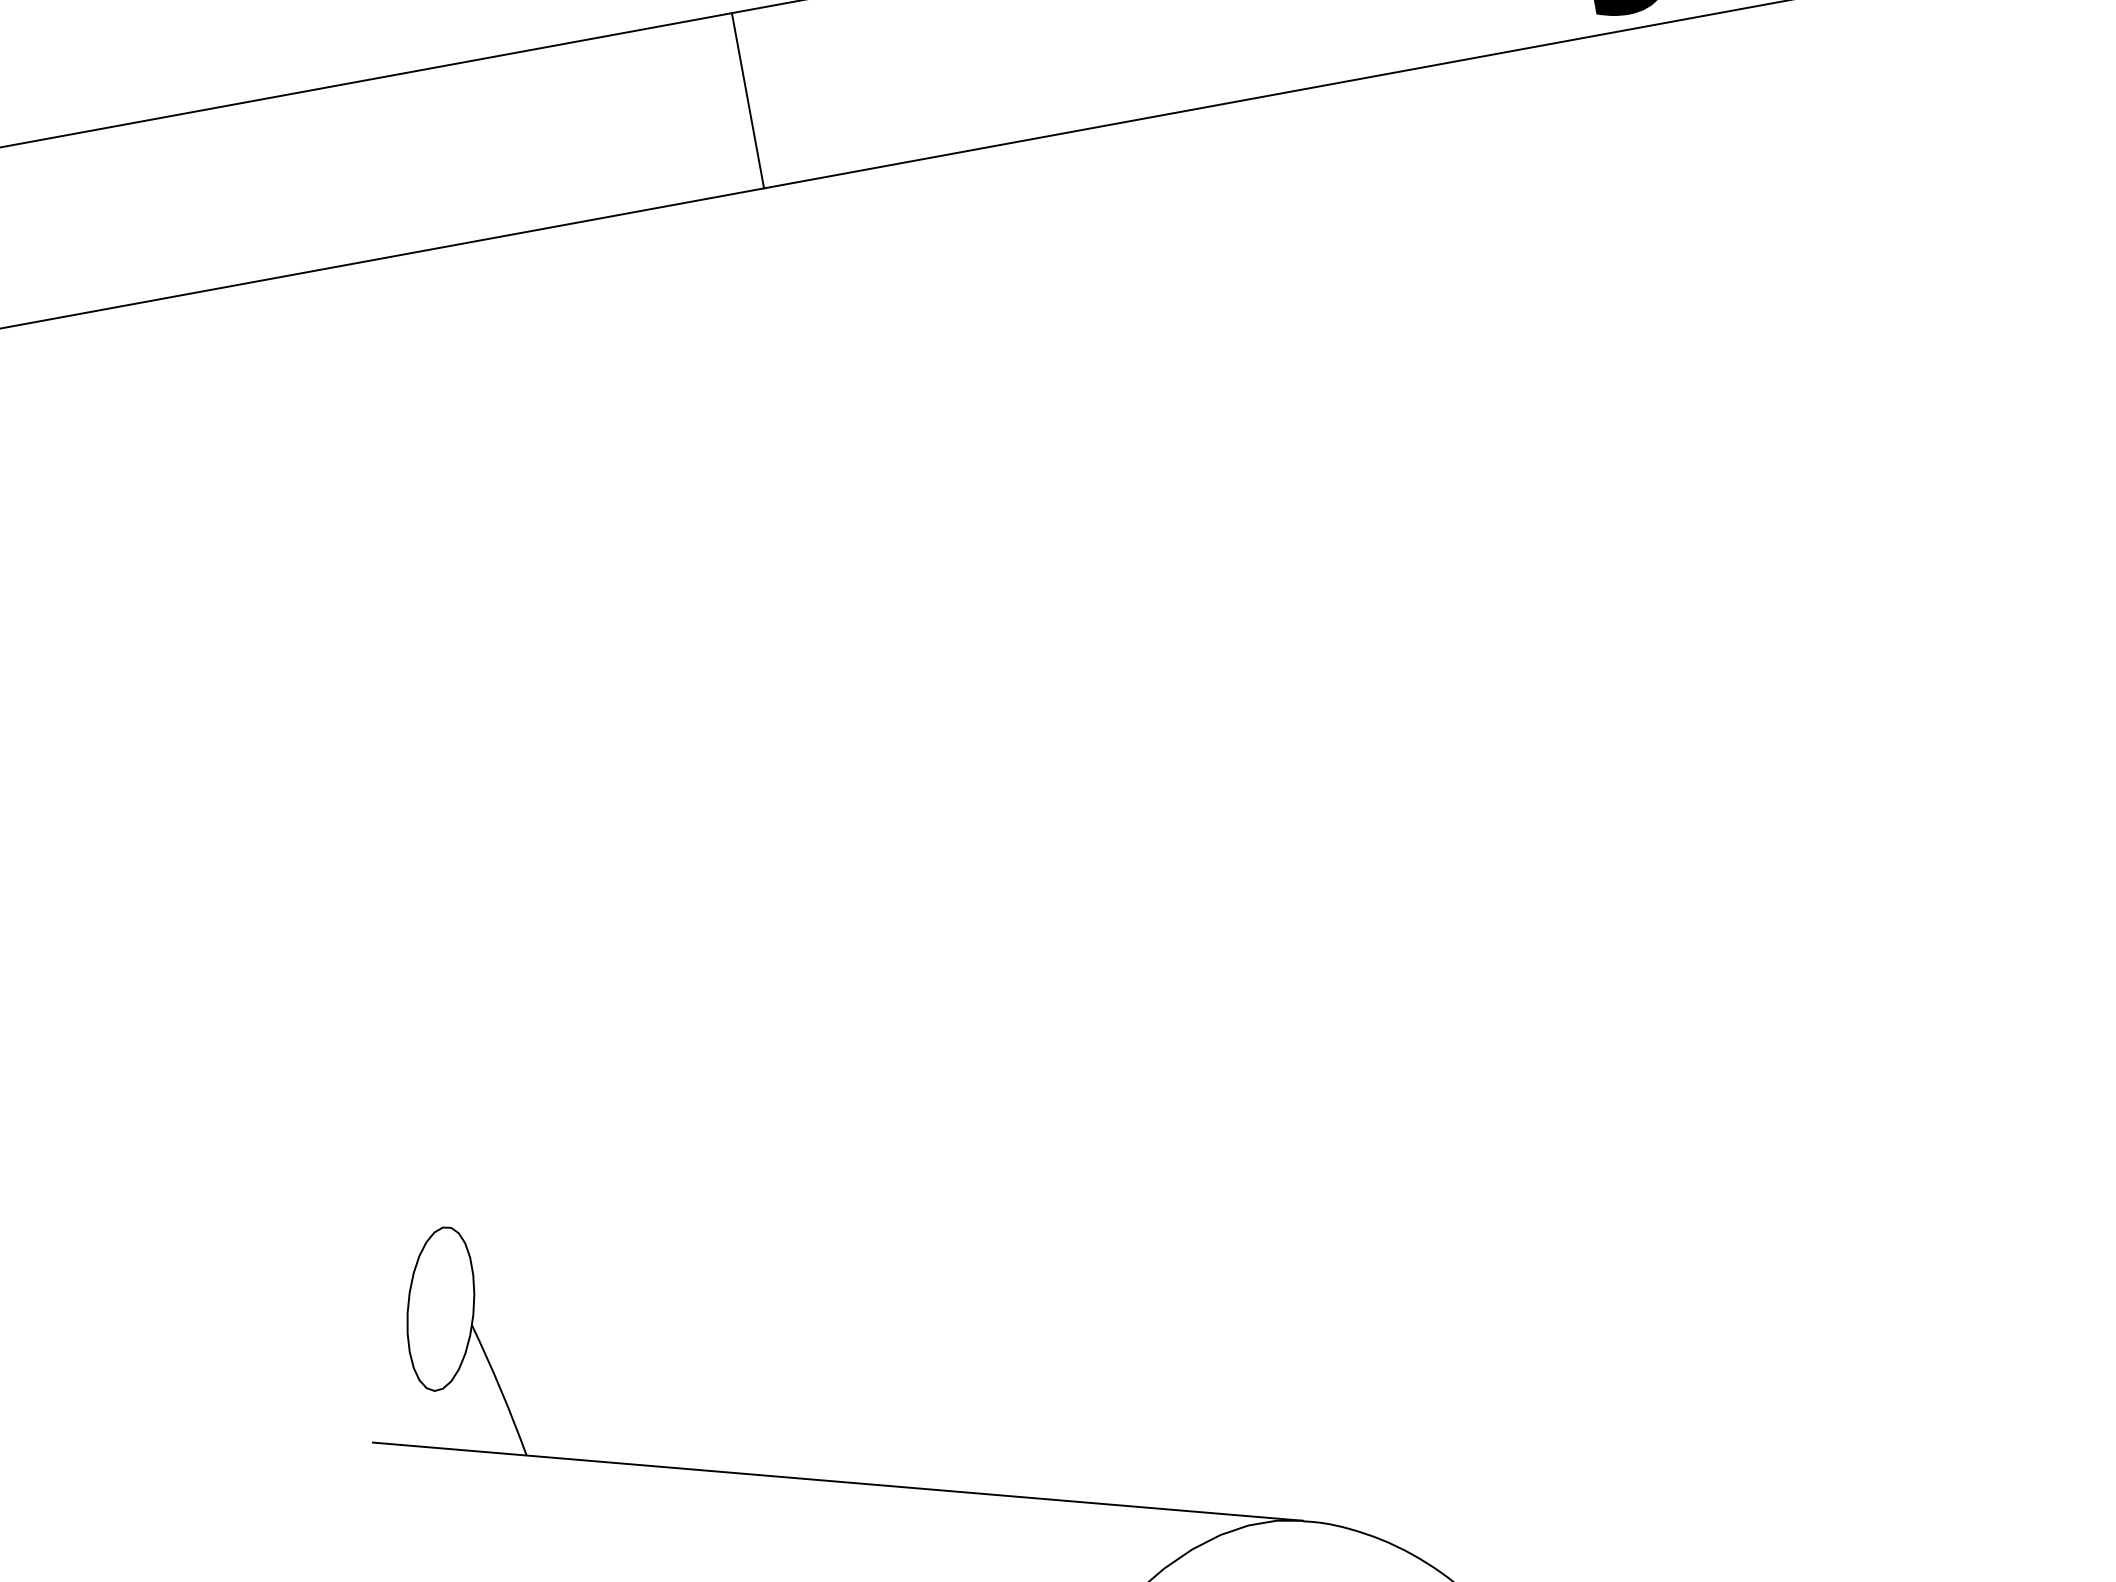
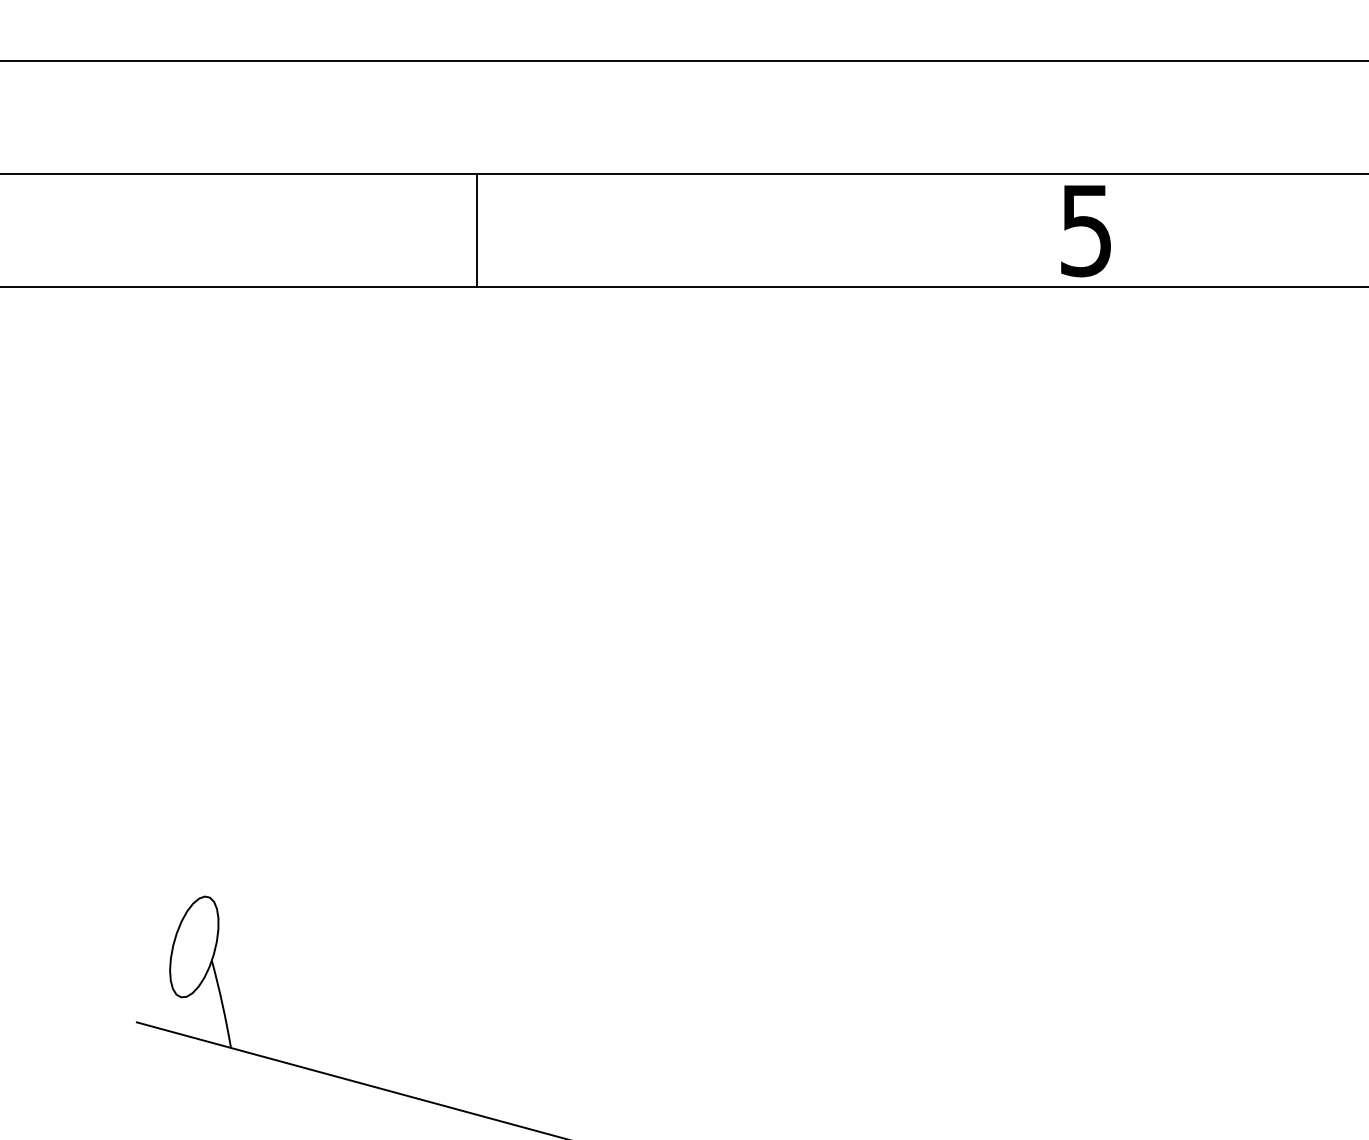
line: (748, 100) -> (477, 230), moved

